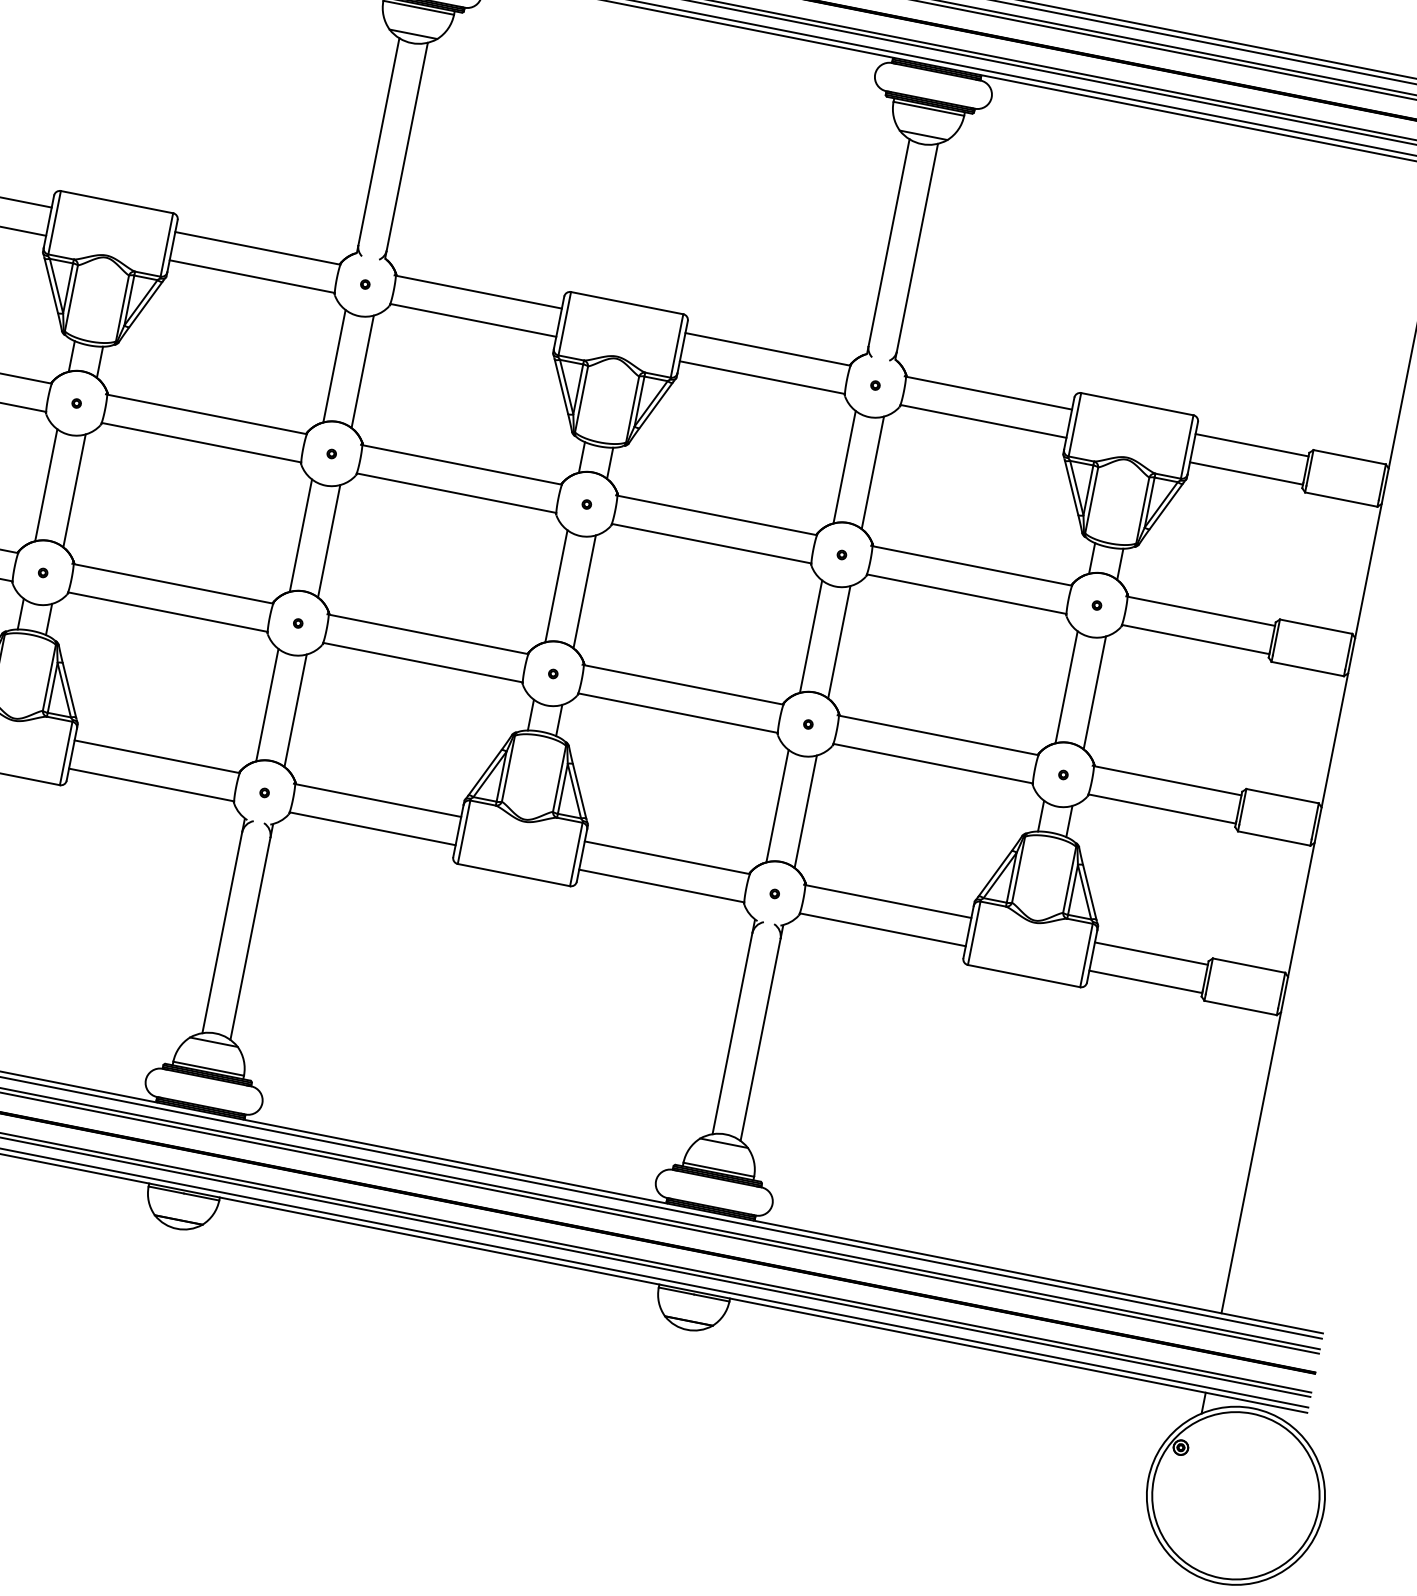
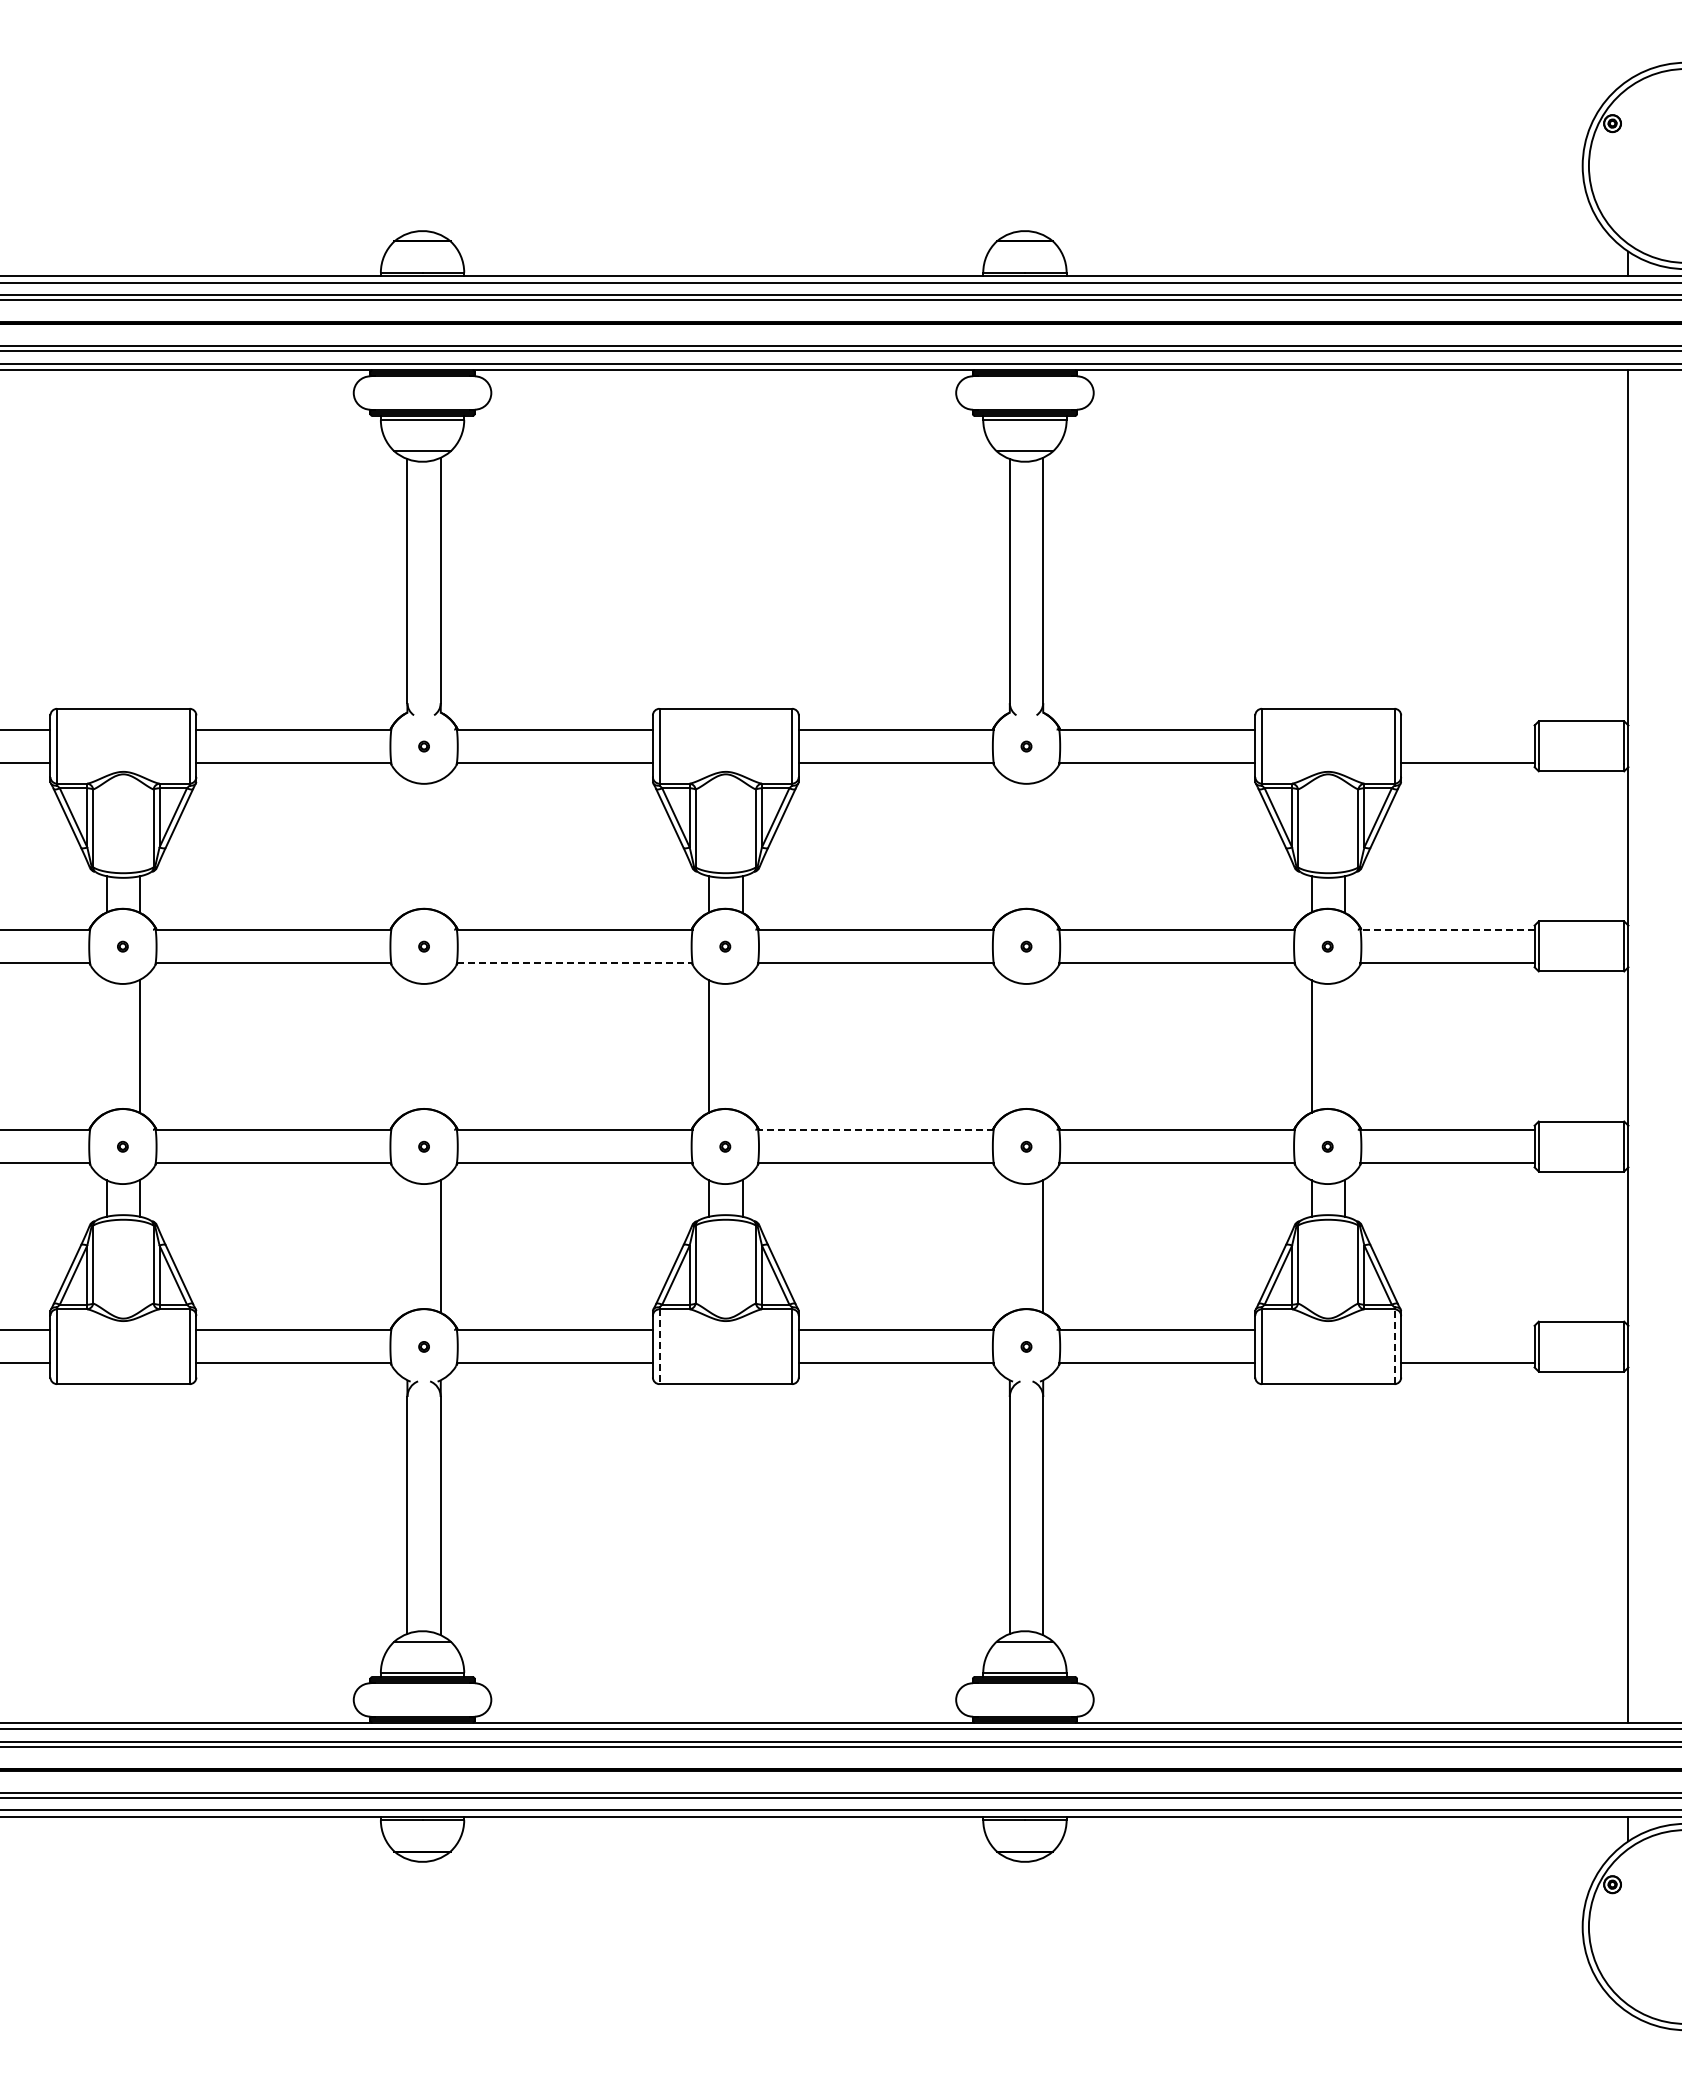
line: (334, 365) -> (407, 845), removed
line: (362, 371) -> (440, 845), removed
line: (1251, 445) -> (1467, 729), removed
line: (844, 466) -> (1009, 845), removed
line: (873, 472) -> (1043, 845), removed
line: (46, 485) -> (106, 1046), removed
line: (456, 493) -> (574, 963), solid -> dashed
line: (300, 535) -> (407, 1046), removed
line: (328, 541) -> (440, 1046), removed
line: (584, 591) -> (742, 1046), removed
line: (1201, 611) -> (1447, 929), solid -> dashed
line: (810, 636) -> (1009, 1046), removed
line: (839, 642) -> (1043, 1046), removed
line: (683, 684) -> (875, 1129), solid -> dashed
line: (1094, 692) -> (1344, 1046), removed
line: (267, 705) -> (407, 1246), removed
line: (777, 806) -> (1009, 1246), removed
line: (463, 832) -> (659, 1347), solid -> dashed
line: (1151, 953) -> (1467, 1329), removed
line: (1086, 955) -> (1394, 1346), solid -> dashed

